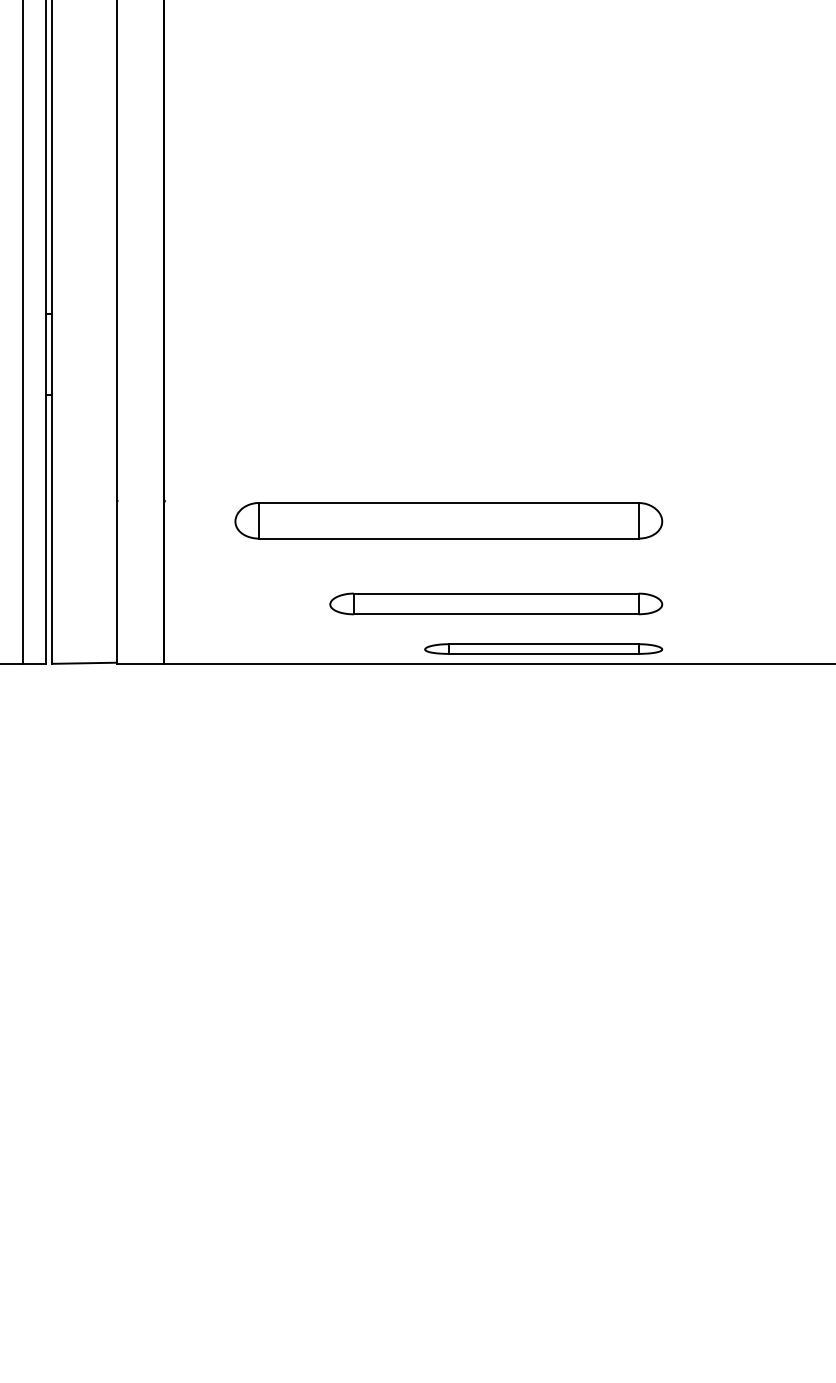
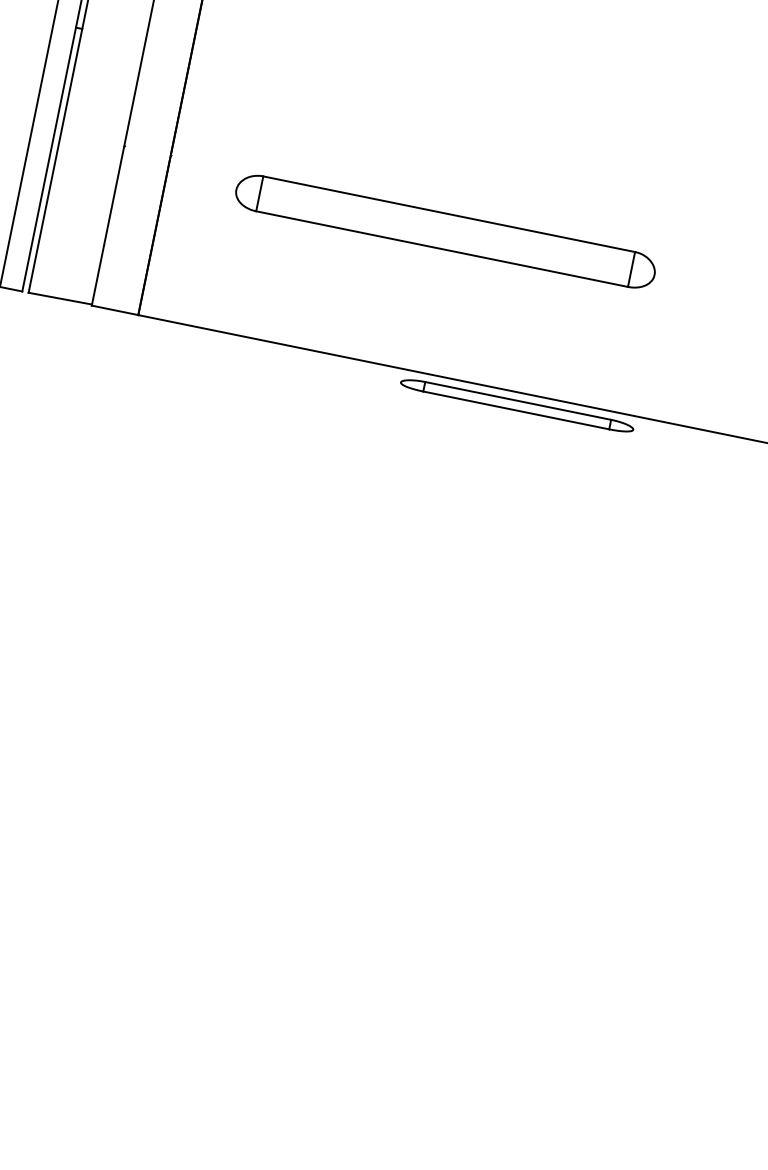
part: (496, 603) -> (475, 322), removed
part: (543, 648) -> (517, 405), moved

